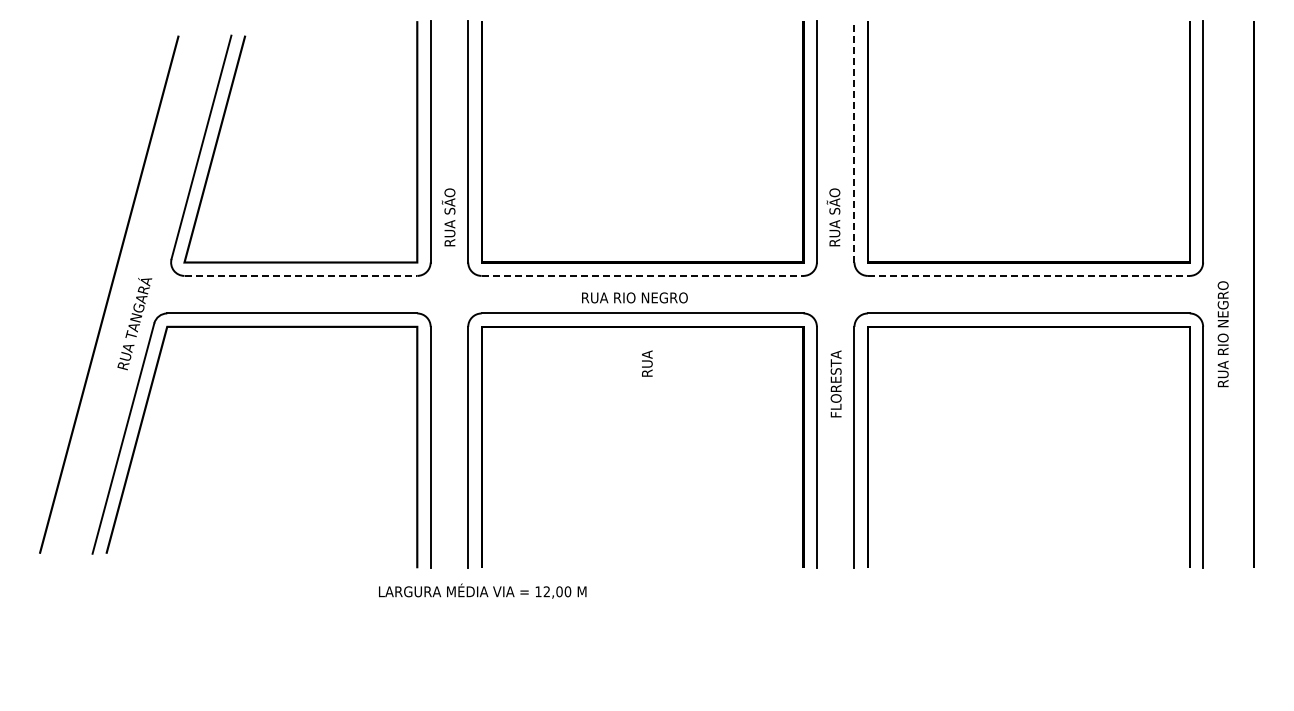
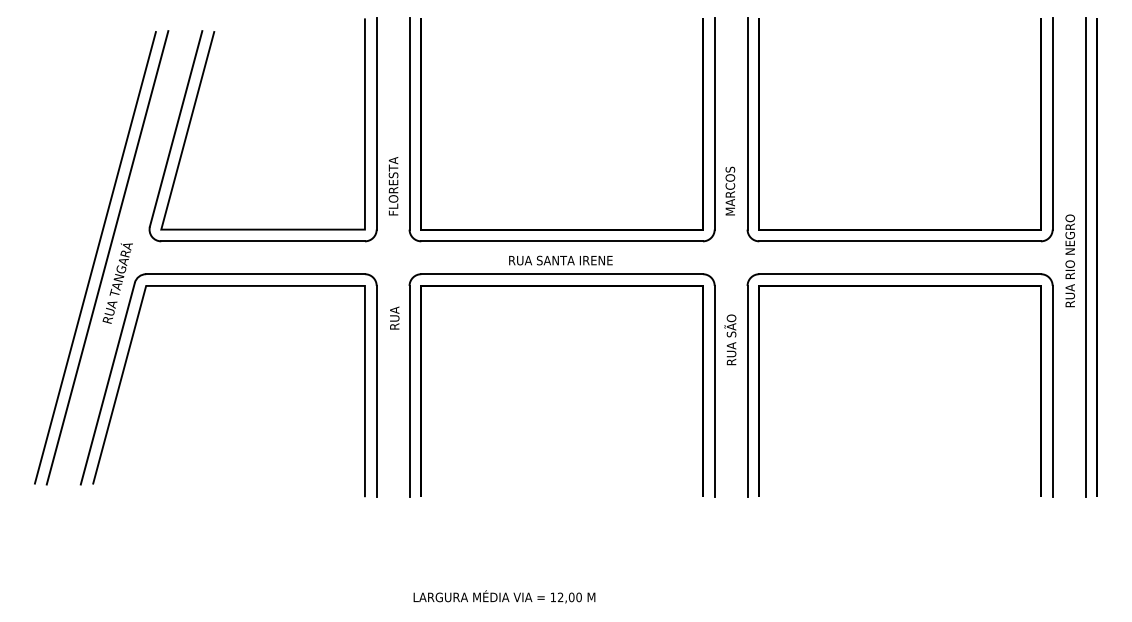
line: (854, 141) -> (747, 123), dashed -> solid
text: (448, 211) -> (392, 184), RUA SÃO -> FLORESTA
text: (833, 216) -> (729, 189), RUA SÃO -> MARCOS
line: (301, 275) -> (263, 240), dashed -> solid
line: (642, 275) -> (562, 240), dashed -> solid
line: (1028, 275) -> (899, 240), dashed -> solid
line: (122, 294) -> (107, 257), added
line: (1240, 294) -> (1085, 257), added
text: (656, 297) -> (574, 260), RUA RIO NEGRO -> RUA SANTA IRENE
text: (1222, 334) -> (1069, 261), moved
text: (647, 363) -> (394, 318), moved
text: (834, 382) -> (730, 334), FLORESTA -> RUA SÃO
text: (482, 590) -> (504, 596), moved

